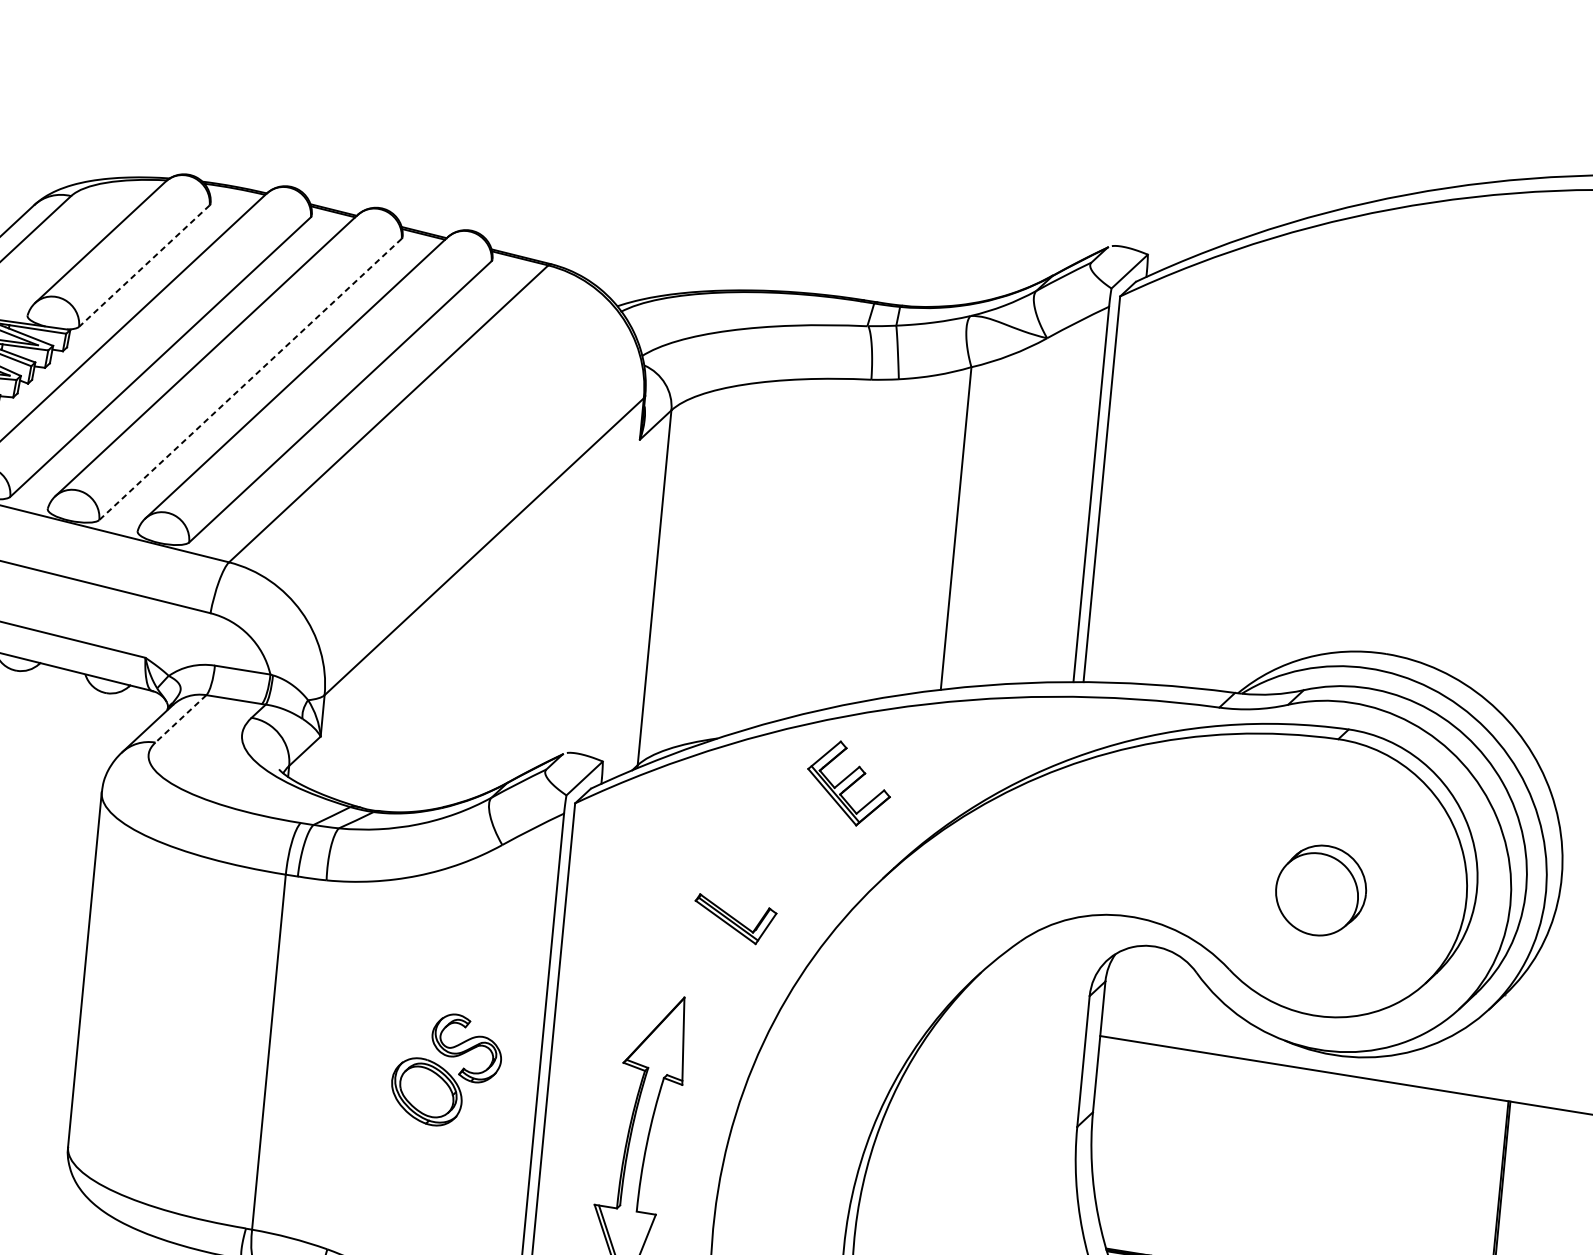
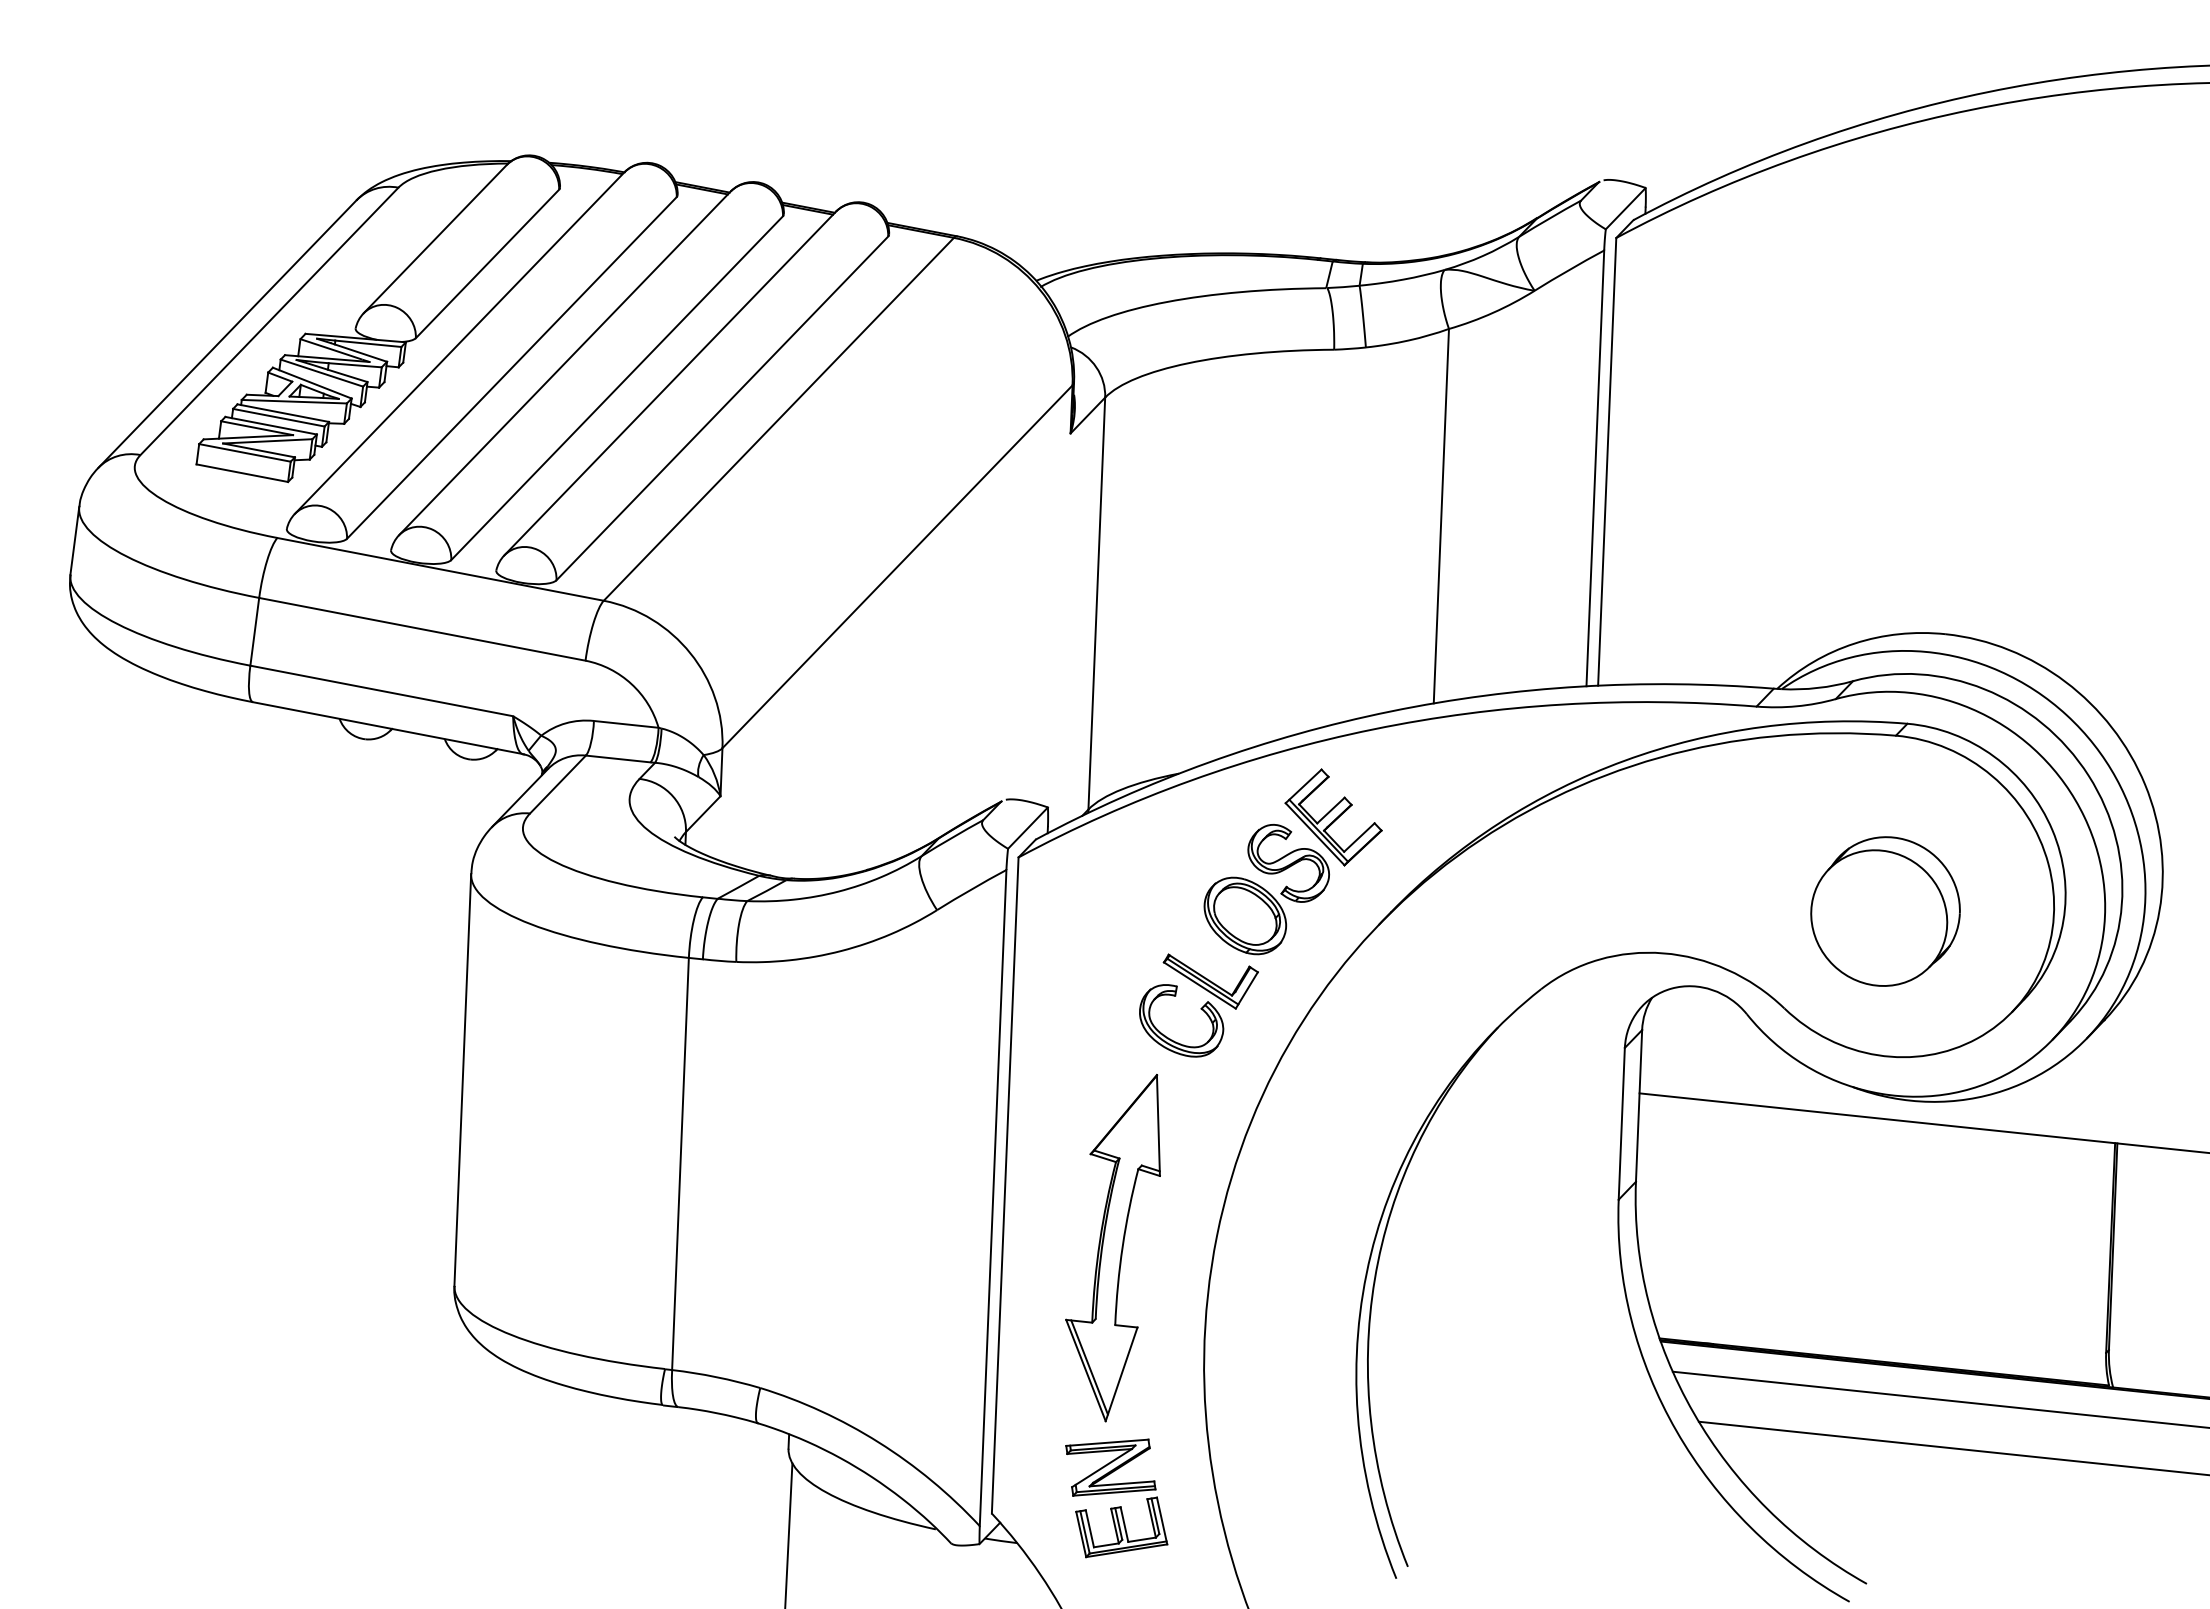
line: (144, 266) -> (487, 264), dashed -> solid
line: (250, 379) -> (617, 388), dashed -> solid
line: (180, 718) -> (557, 784), dashed -> solid
part: (1321, 890) -> (1885, 911), size x1.43
part: (699, 967) -> (1172, 1039), added
part: (446, 1070) -> (1266, 889), moved

